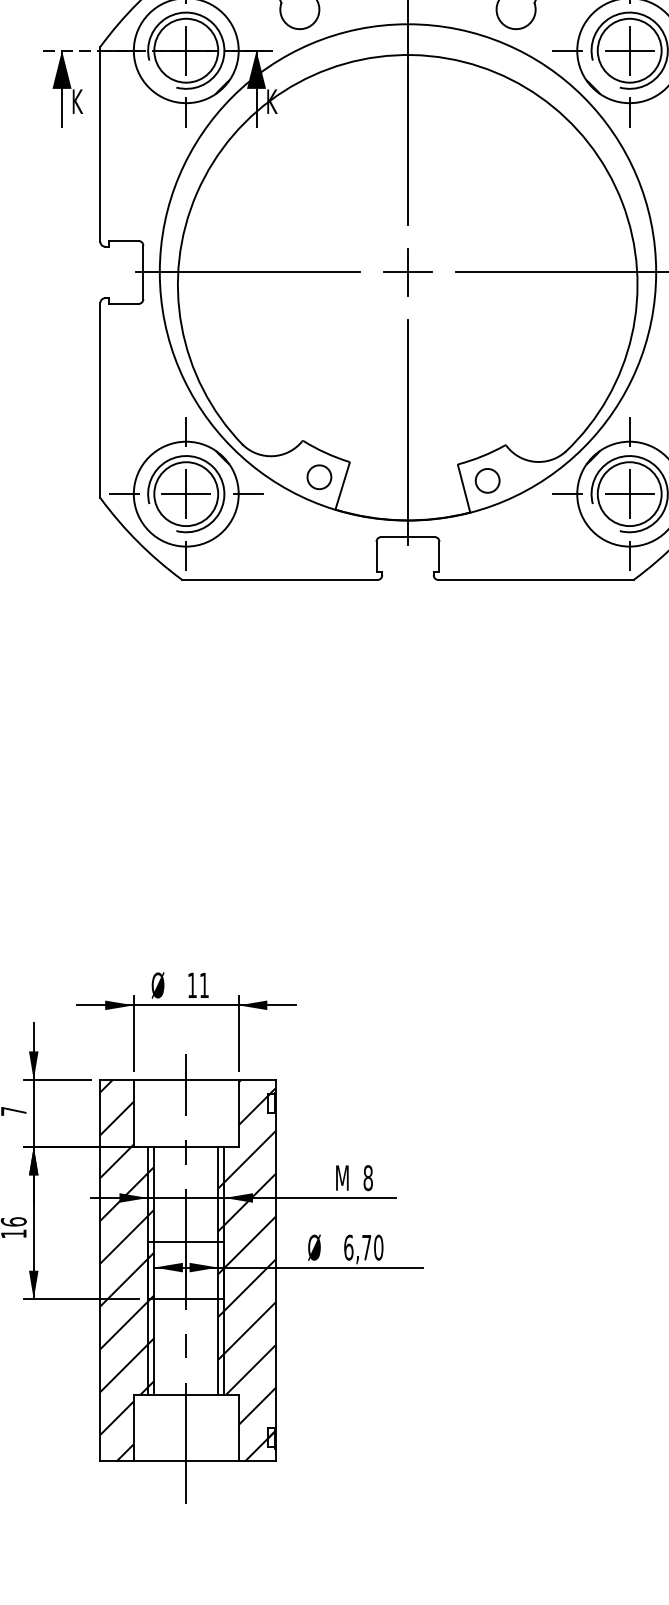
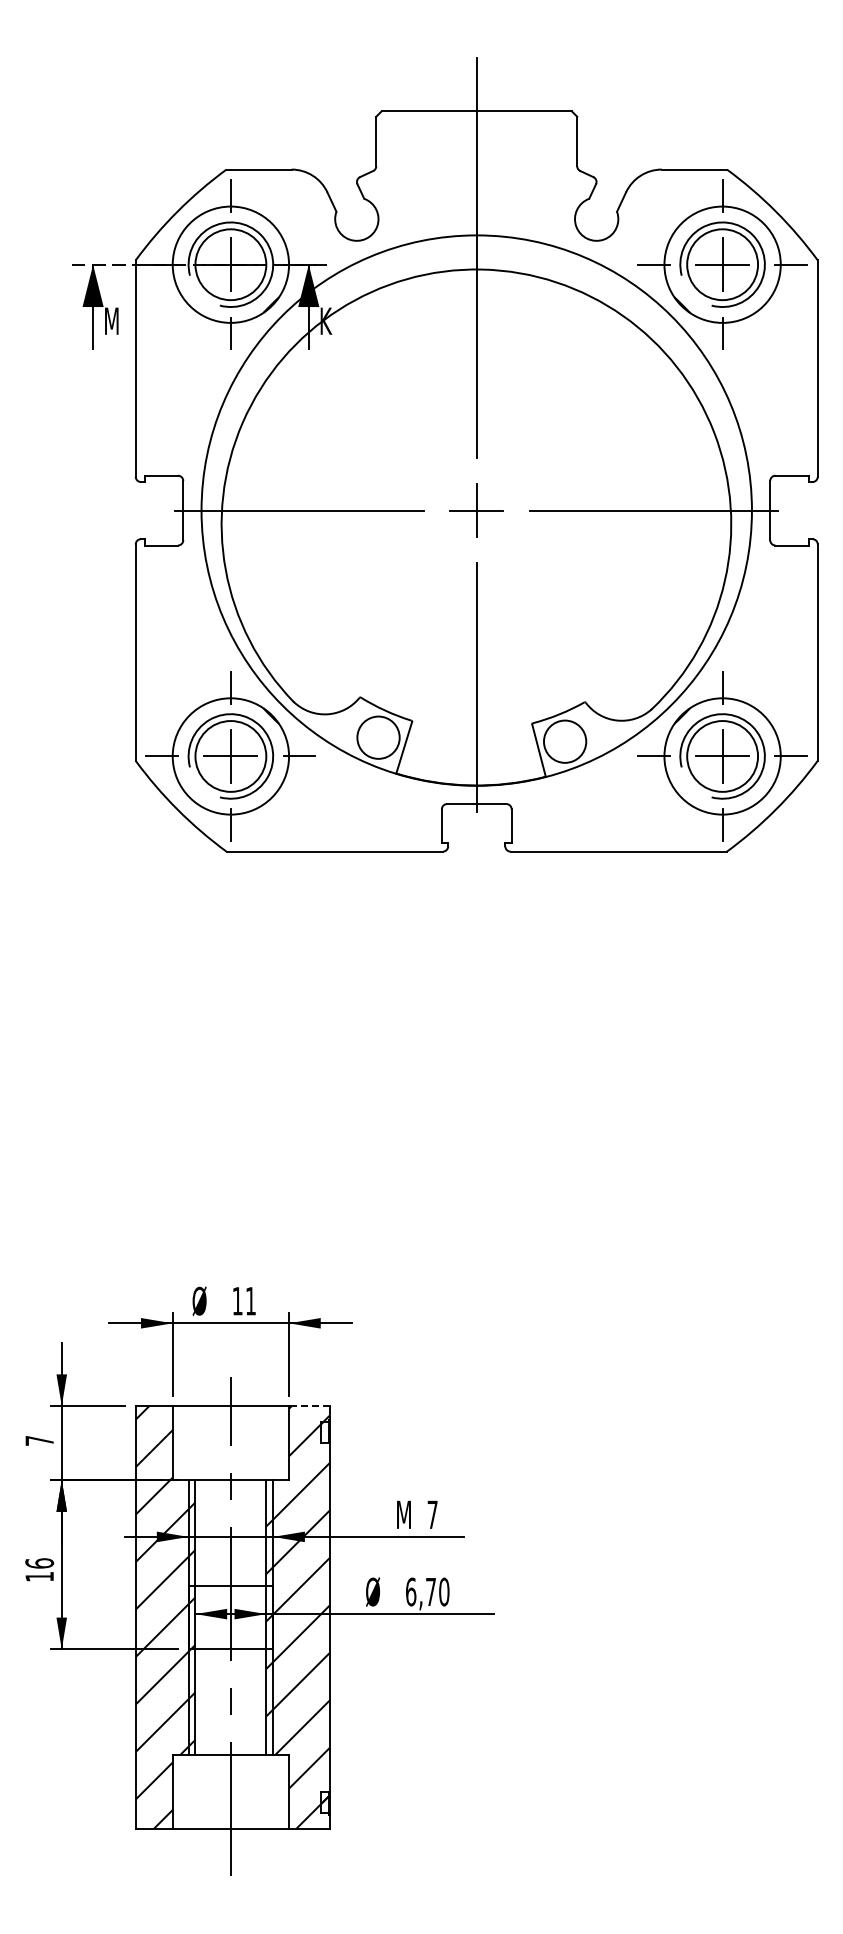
text: (79, 101) -> (112, 320), K -> M
circle: (319, 477) -> (378, 737), size x1.6
circle: (487, 480) -> (564, 741), size x1.6
line: (257, 1080) -> (309, 1406), solid -> dashed
text: (368, 1177) -> (432, 1514), 8 -> 7

